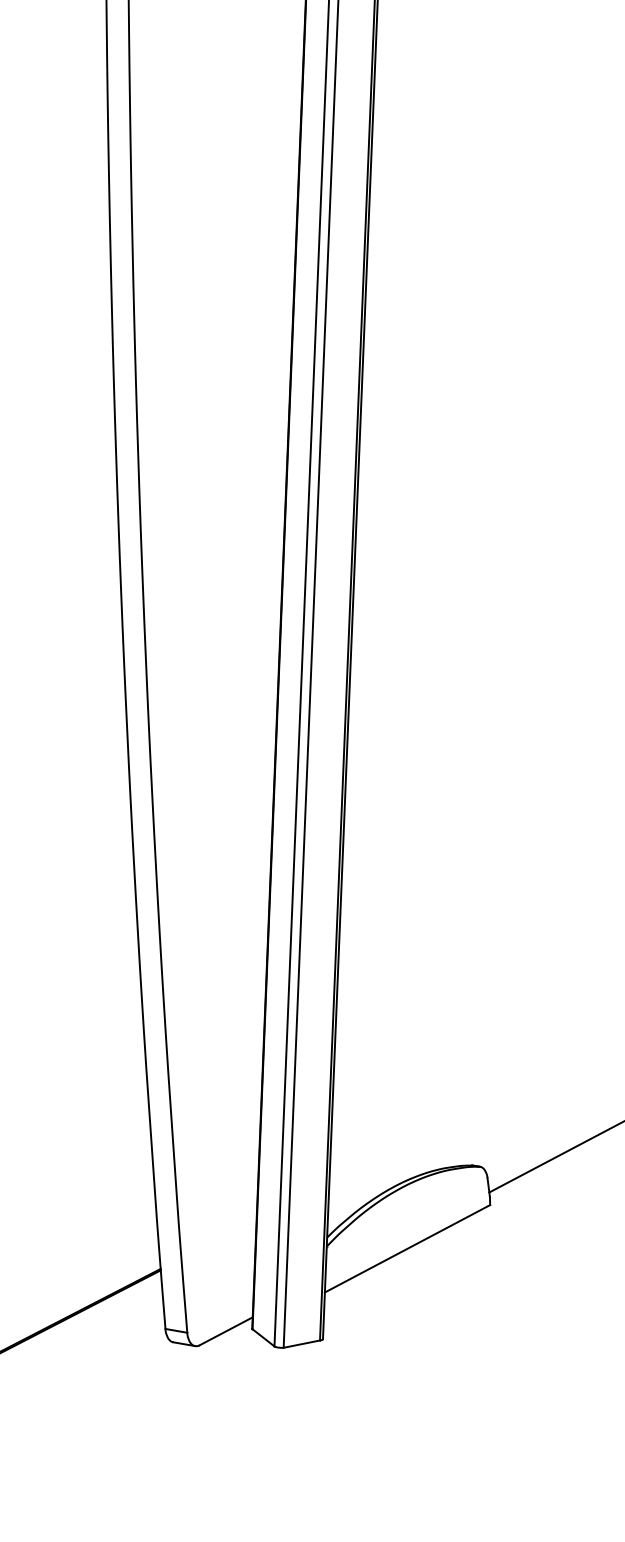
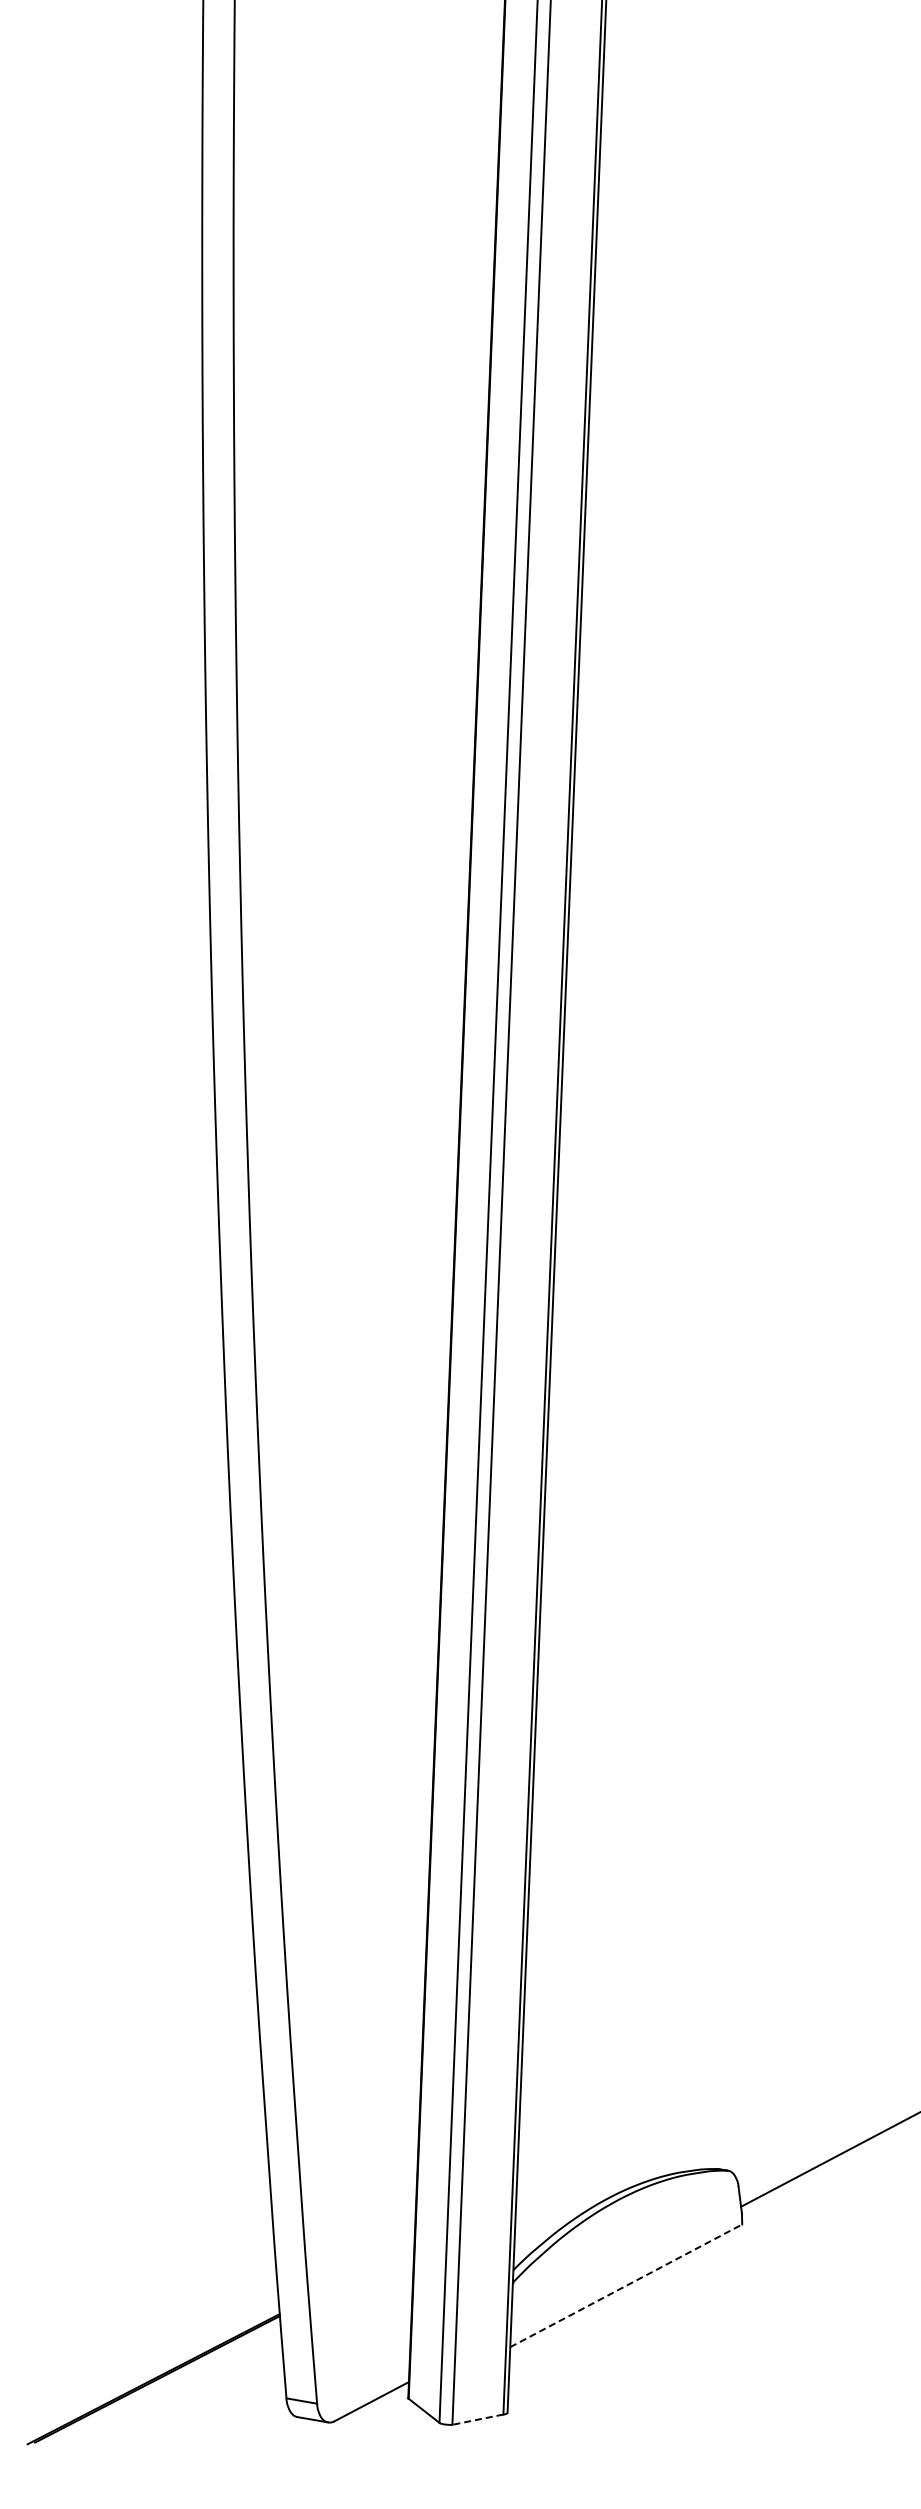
line: (407, 1248) -> (626, 2285), solid -> dashed
line: (301, 1344) -> (477, 2419), solid -> dashed

